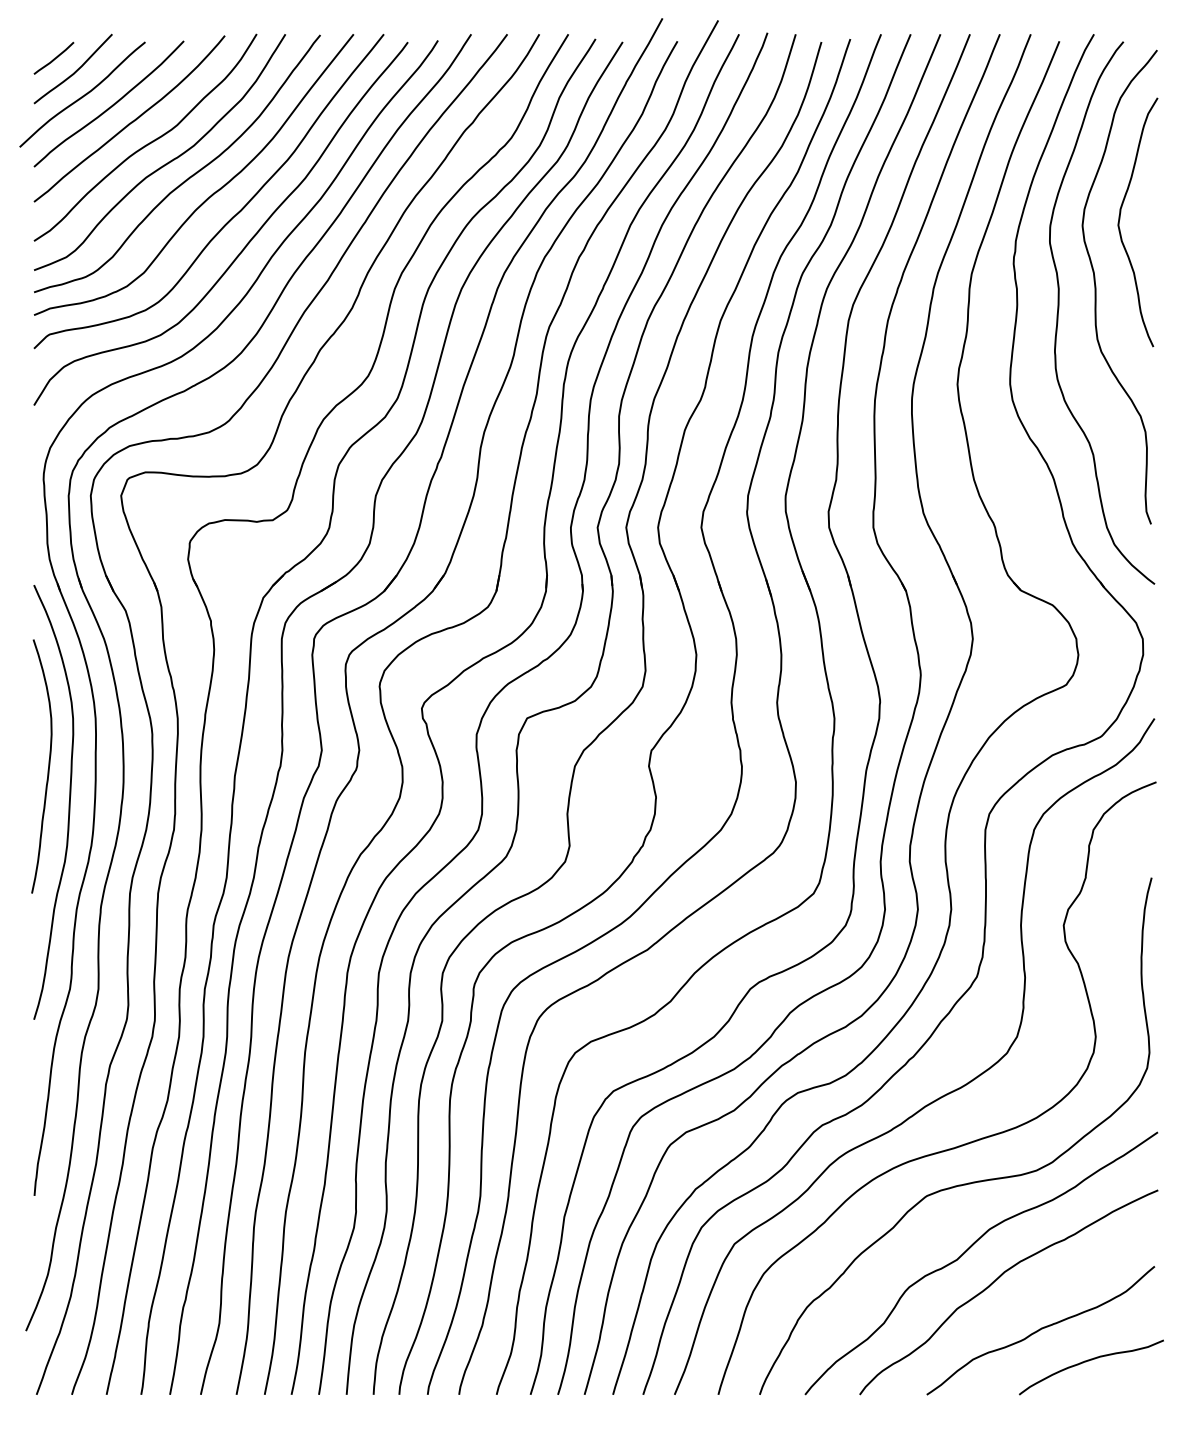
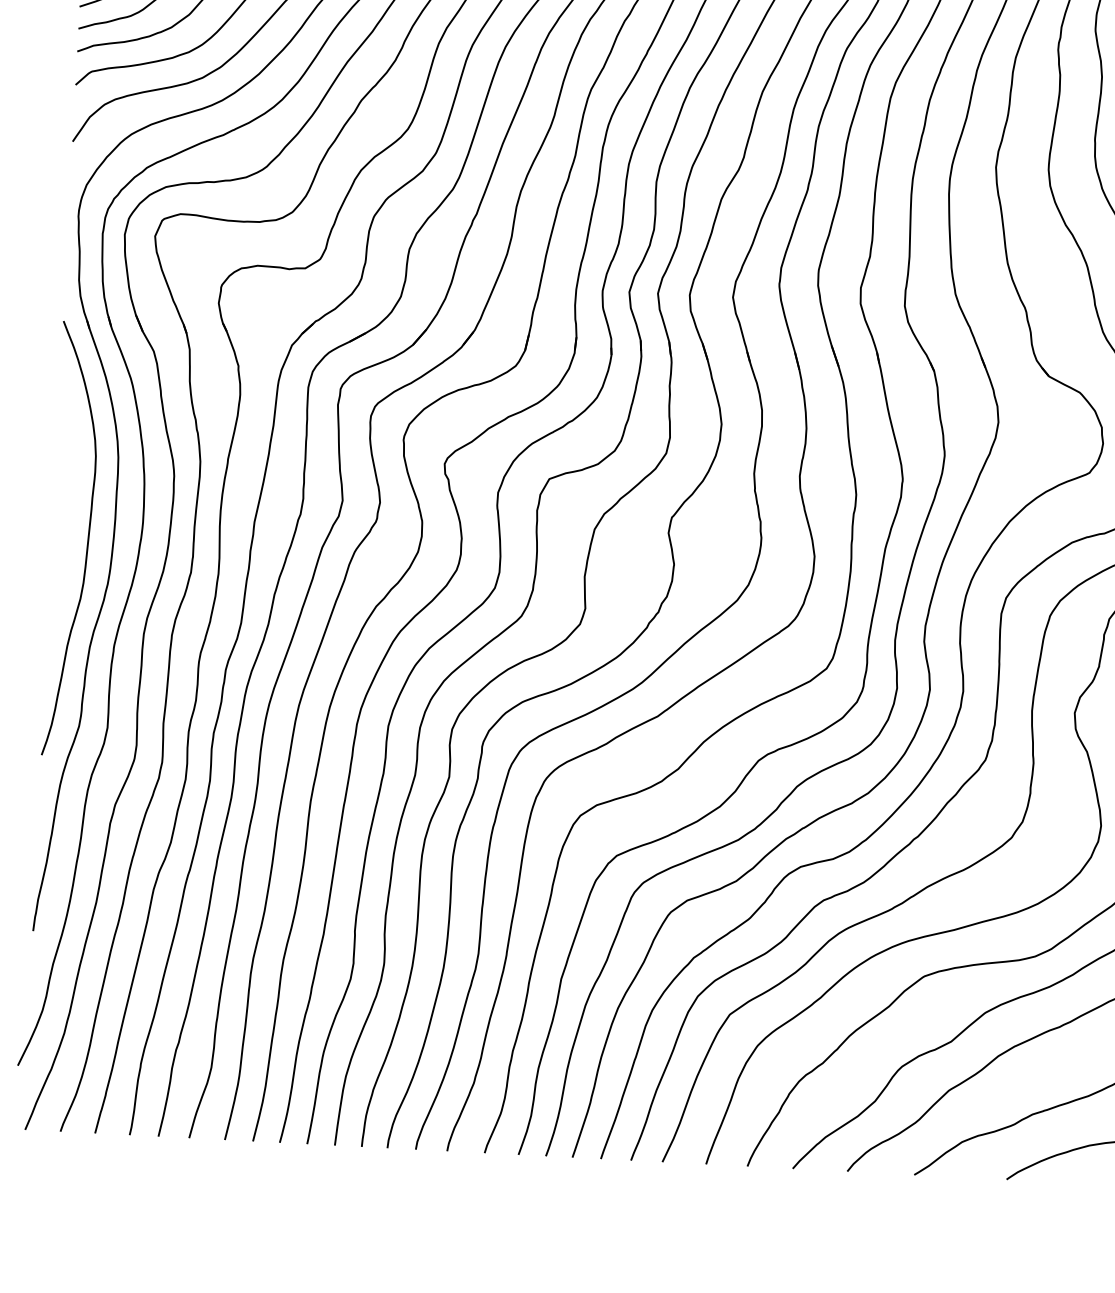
curve: (47, 769) -> (67, 505), removed

